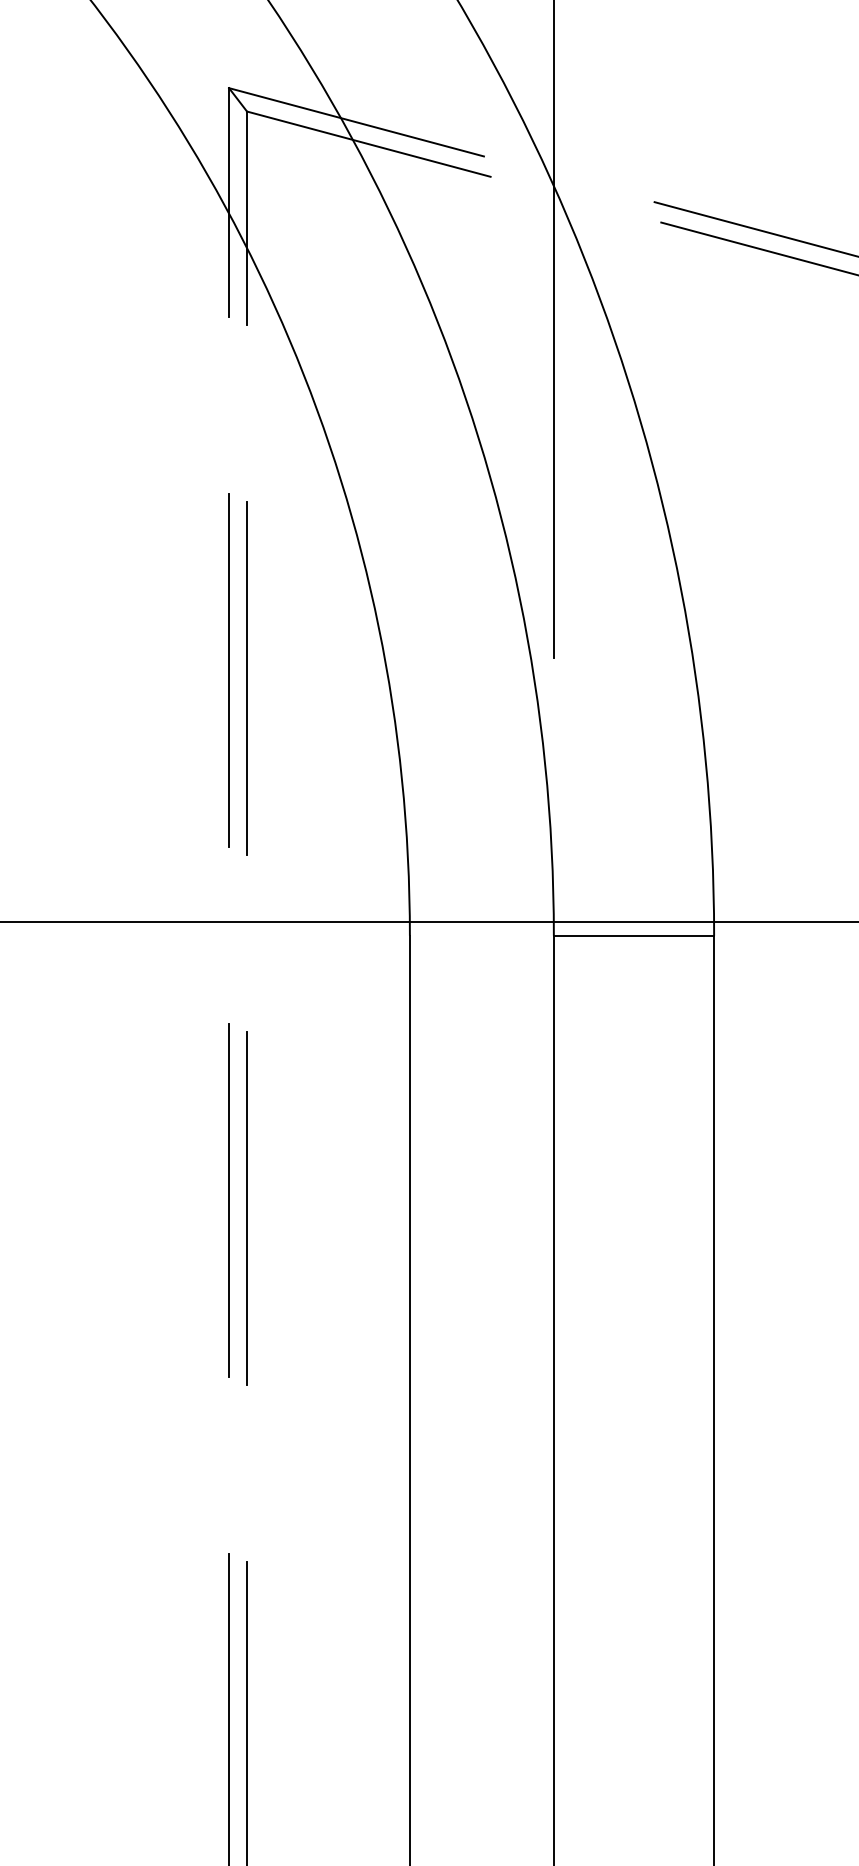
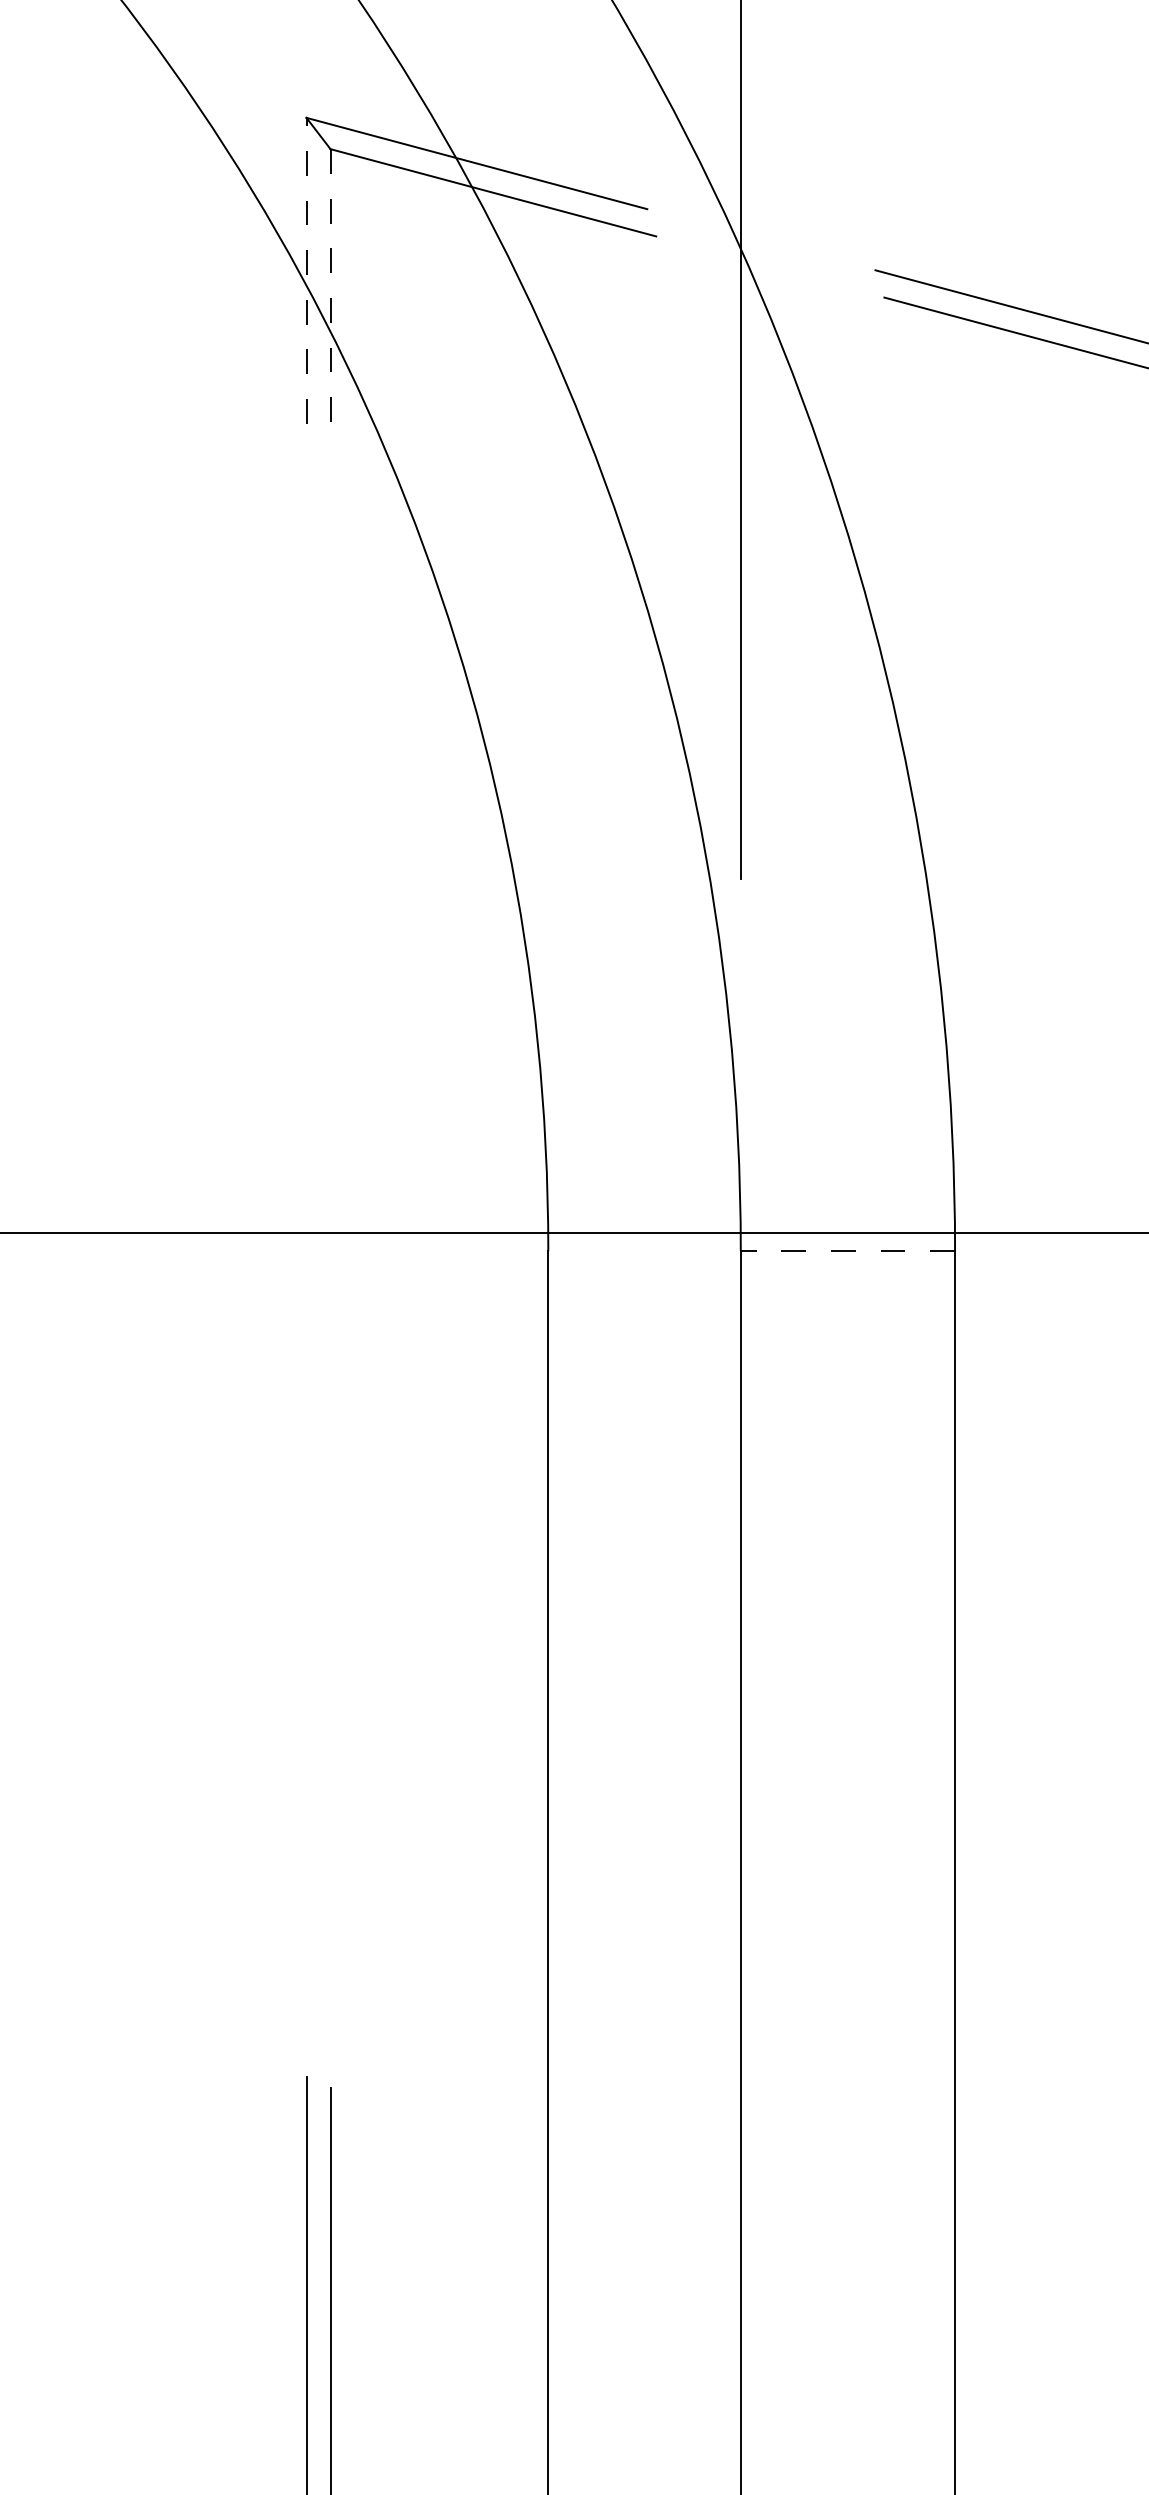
line: (229, 202) -> (306, 270), solid -> dashed
line: (247, 218) -> (330, 291), solid -> dashed
line: (229, 670) -> (306, 896), removed
line: (247, 677) -> (330, 906), removed
line: (633, 935) -> (847, 1251), solid -> dashed
line: (229, 1200) -> (306, 1604), removed
line: (247, 1208) -> (330, 1615), removed

